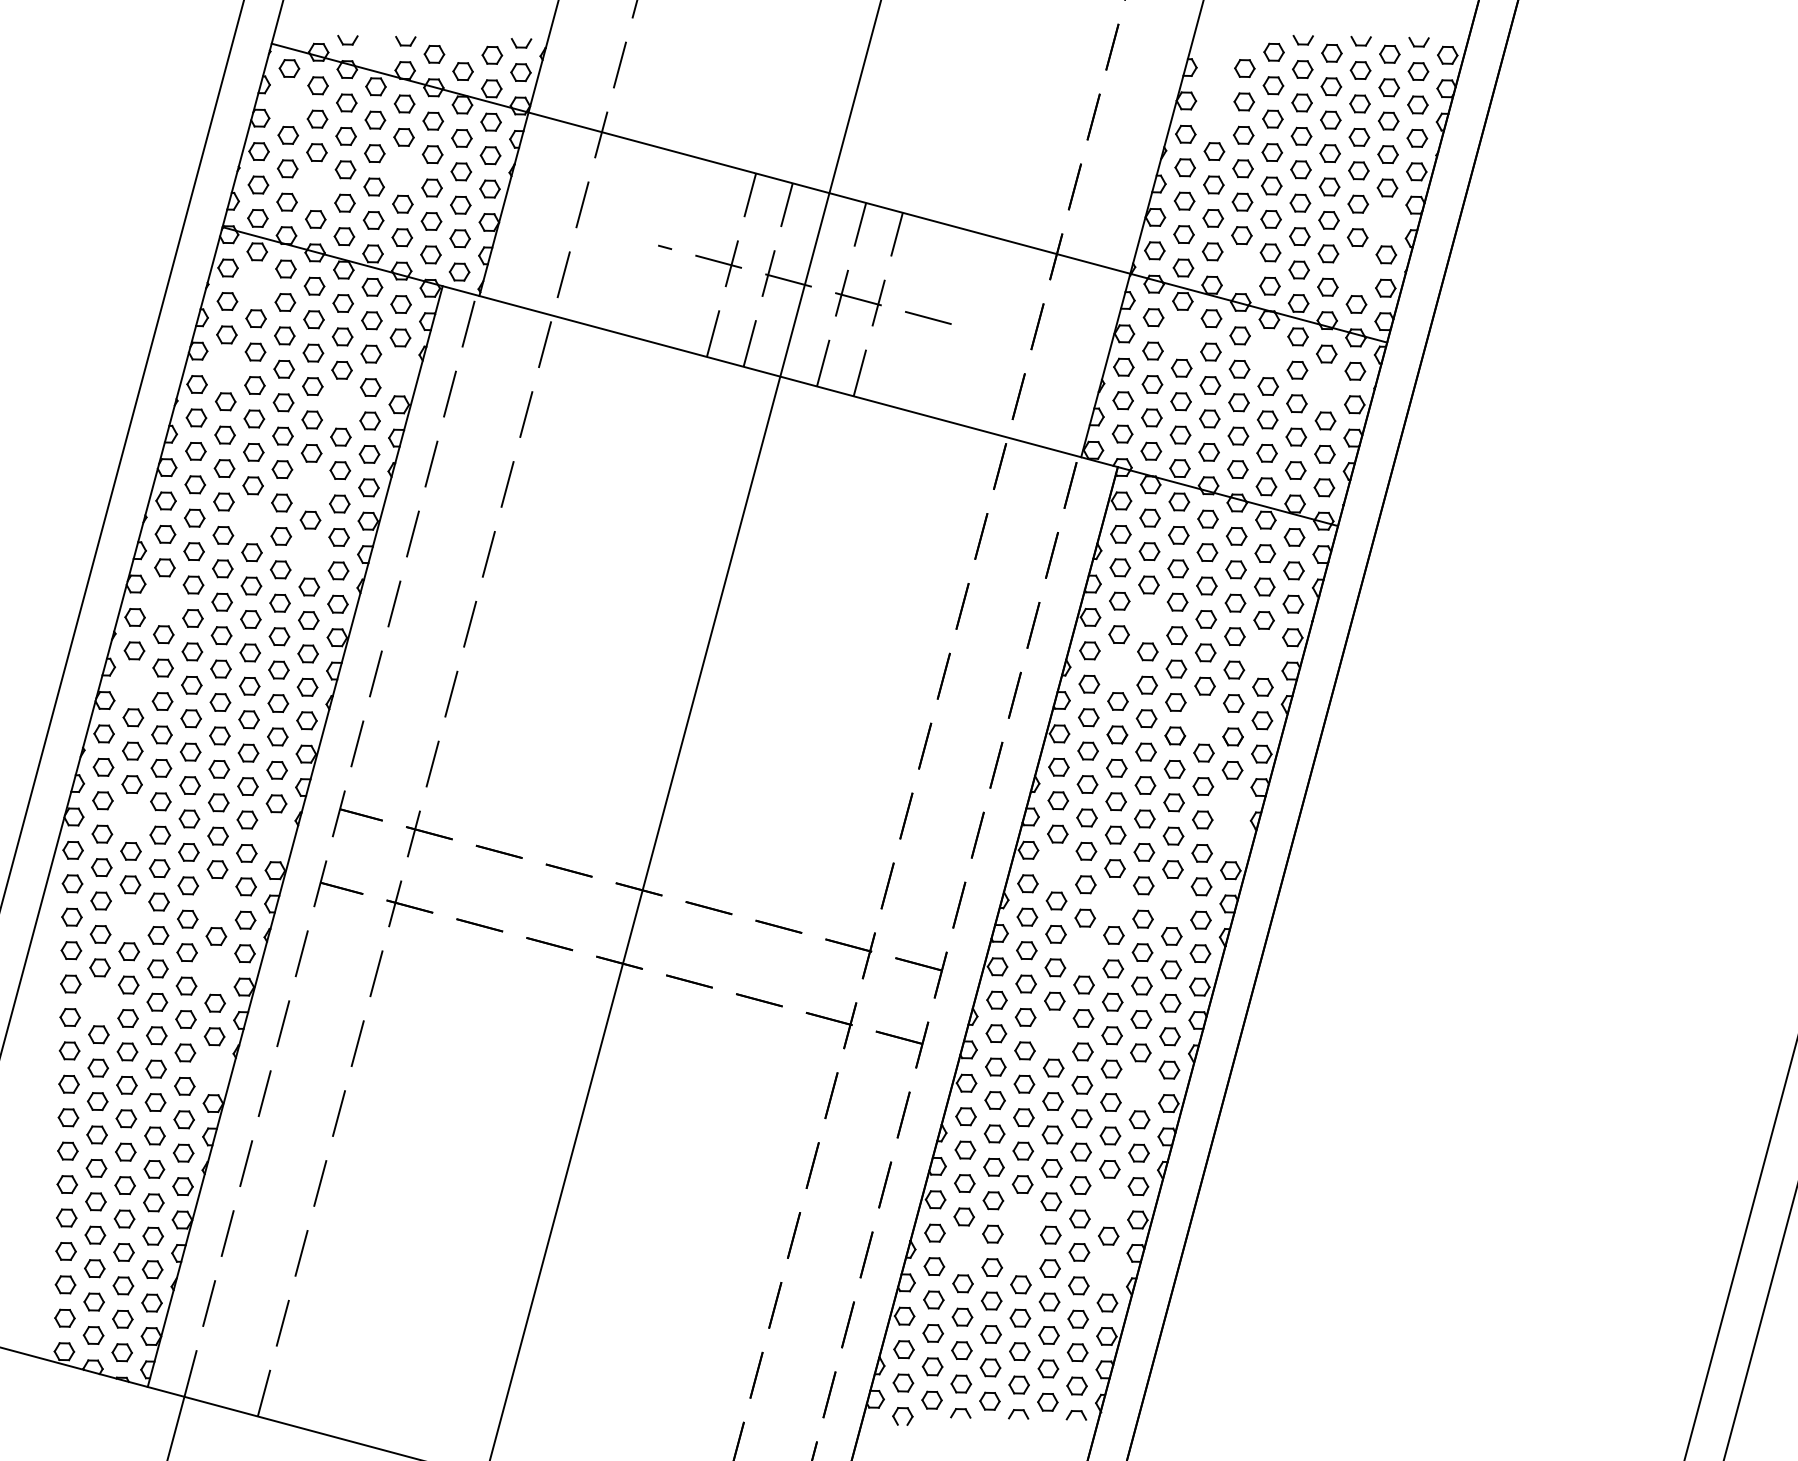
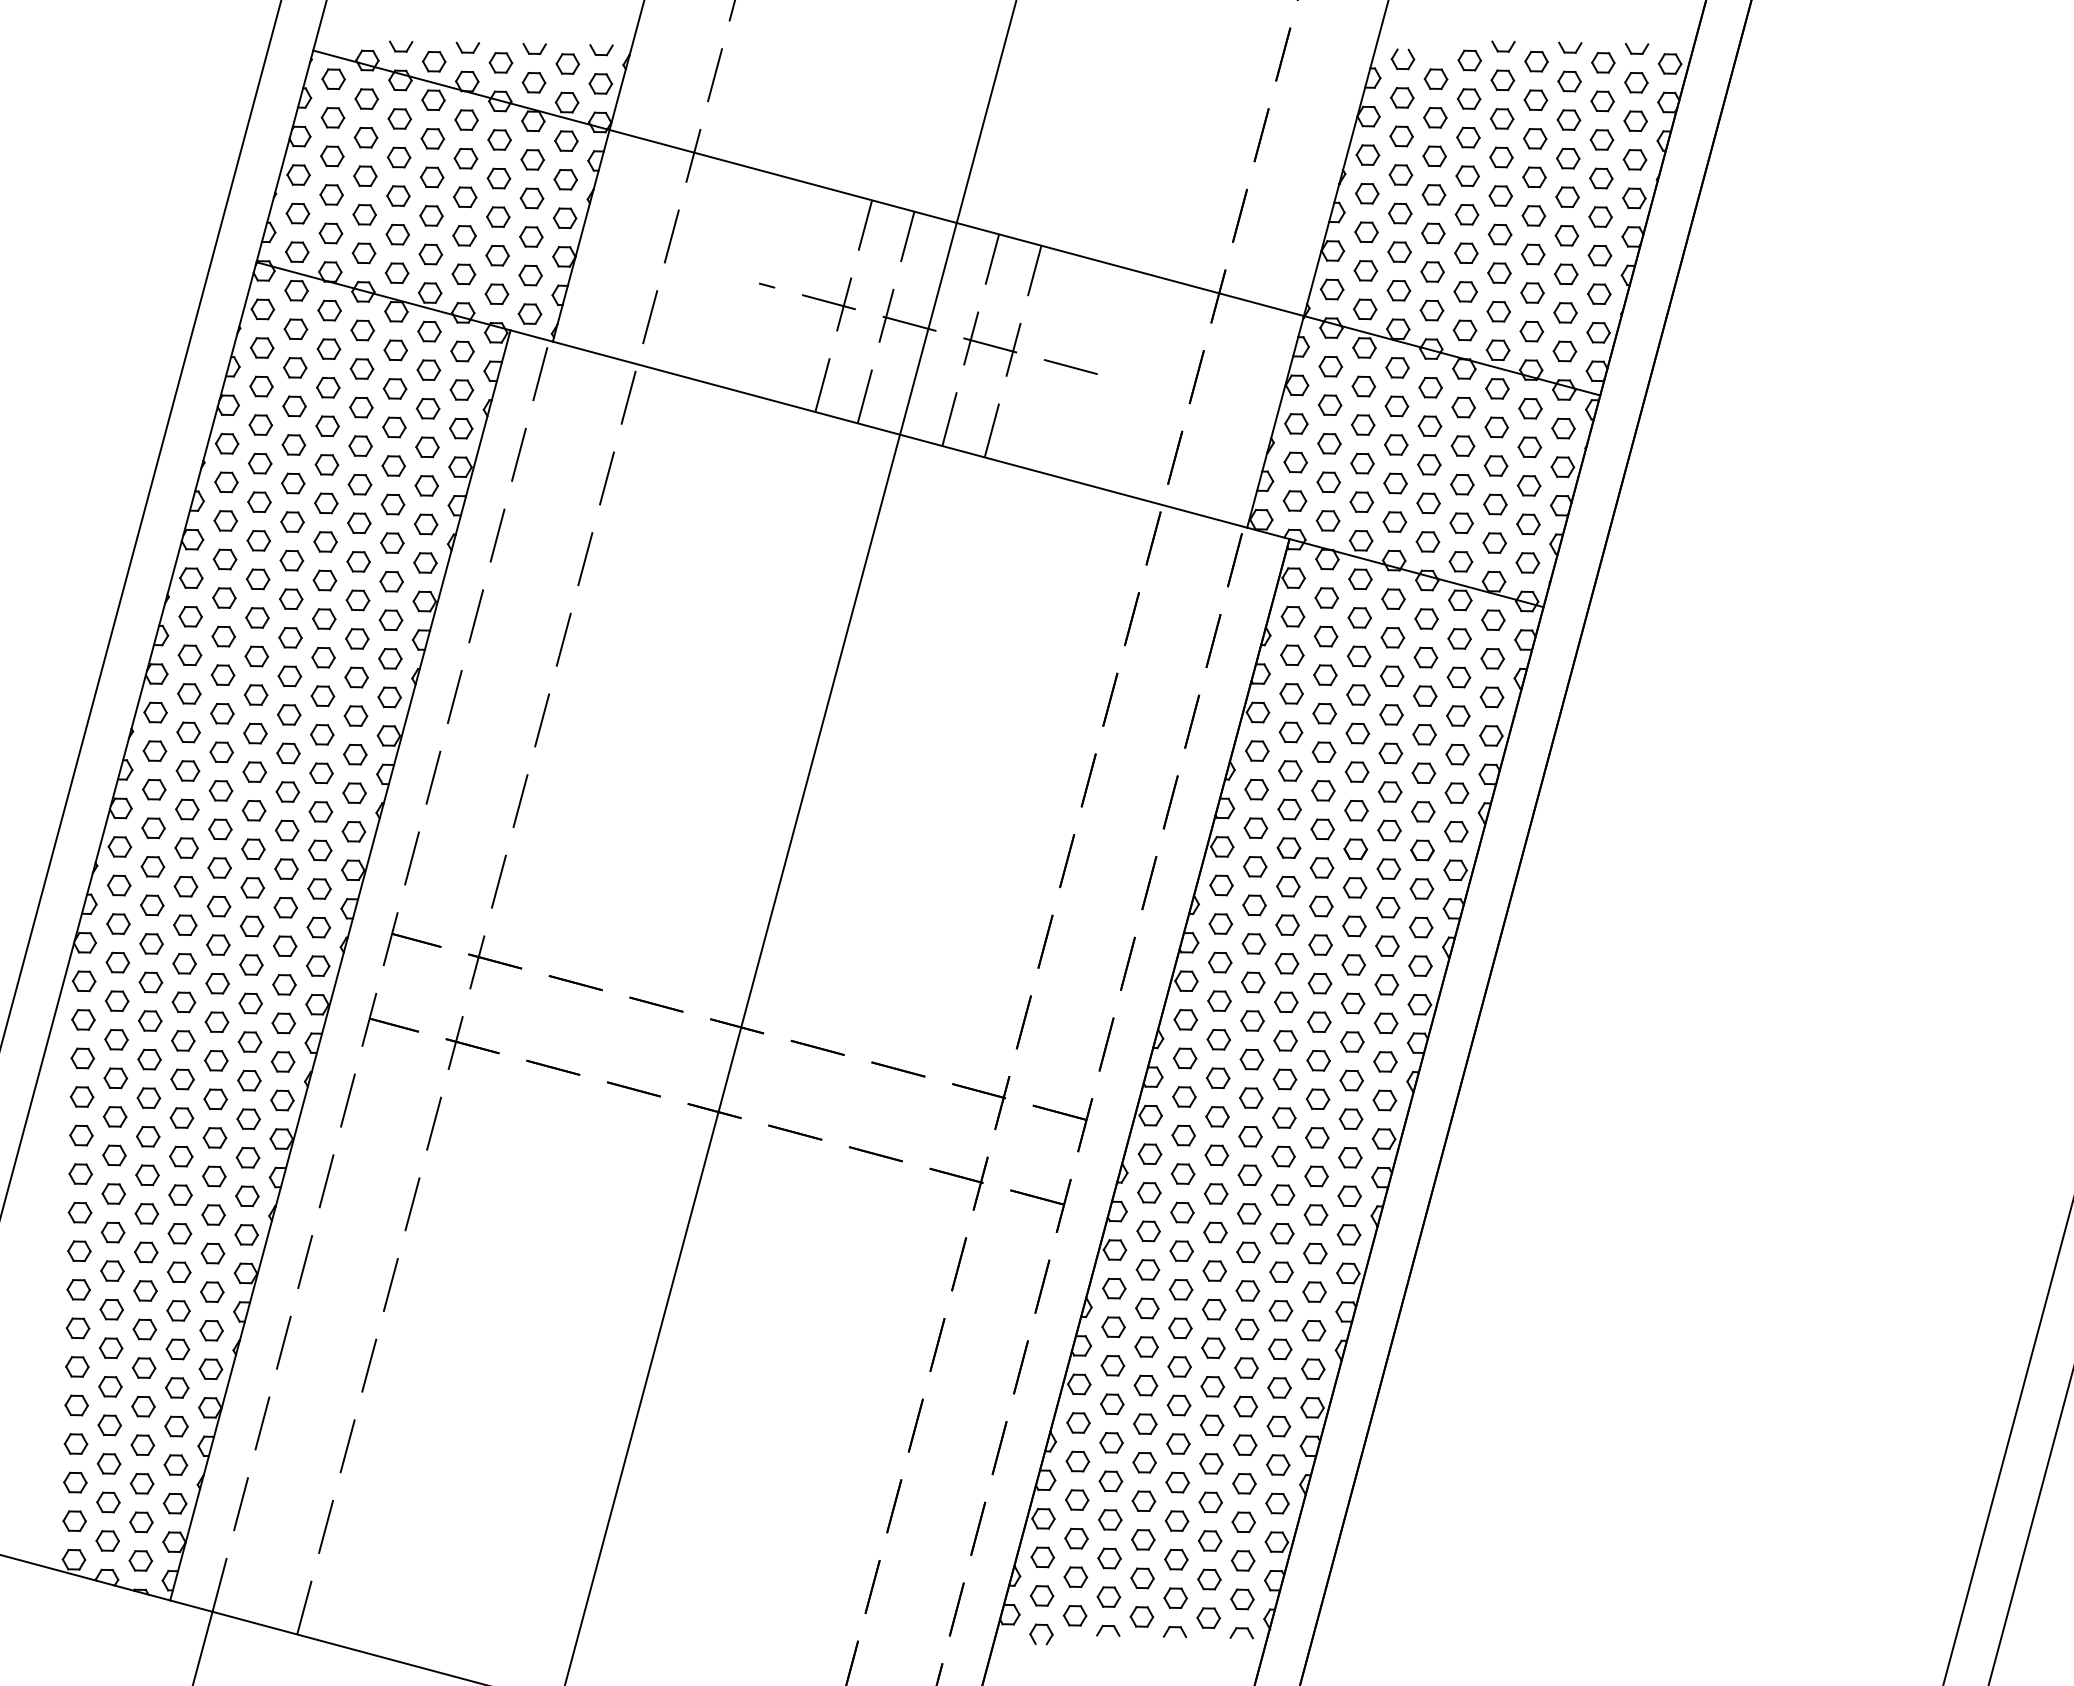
part: (463, 41) -> (534, 48), added
part: (1209, 47) -> (1395, 55), added
part: (376, 53) -> (434, 61), added
part: (1215, 84) -> (1402, 97), added
part: (288, 101) -> (332, 117), added
part: (1214, 118) -> (1401, 136), added
part: (403, 170) -> (465, 196), added
part: (316, 185) -> (364, 214), added
part: (1386, 221) -> (1599, 255), added
part: (1240, 268) -> (1431, 310), added
part: (1357, 270) -> (1565, 312), added
part: (256, 285) -> (295, 329), added
part: (1181, 334) -> (1363, 386), added
part: (1268, 353) -> (1463, 407), added
part: (226, 367) -> (260, 424), added
part: (400, 371) -> (461, 428), added
part: (1325, 387) -> (1529, 447), added
part: (341, 403) -> (393, 465), added
part: (310, 486) -> (358, 561), added
part: (252, 518) -> (291, 598), added
part: (310, 553) -> (357, 638), added
part: (164, 600) -> (189, 693), added
part: (1148, 618) -> (1324, 713), added
part: (1263, 653) -> (1457, 754), added
part: (1118, 667) -> (1290, 770), added
part: (134, 684) -> (154, 789), added
part: (1204, 719) -> (1389, 830), added
part: (1232, 803) -> (1421, 927), added
part: (131, 817) -> (151, 943), added
part: (276, 836) -> (318, 965), added
part: (1231, 836) -> (1420, 965), added
part: (1057, 867) -> (1219, 1000), added
part: (1114, 901) -> (1285, 1040), added
part: (216, 902) -> (249, 1041), added
part: (1172, 902) -> (1352, 1041), added
part: (129, 918) -> (149, 1059), added
part: (1084, 951) -> (1251, 1097), added
part: (215, 969) -> (248, 1118), added
part: (99, 1001) -> (114, 1155), added
part: (1054, 1034) -> (1216, 1193), added
part: (213, 1069) -> (246, 1234), added
part: (1140, 1086) -> (1315, 1253), added
part: (1109, 1202) -> (1279, 1387), added
part: (1021, 1218) -> (1178, 1405), added
part: (963, 1250) -> (1111, 1442), added
part: (1021, 1250) -> (1178, 1443), added
part: (1108, 1269) -> (1278, 1464), added

